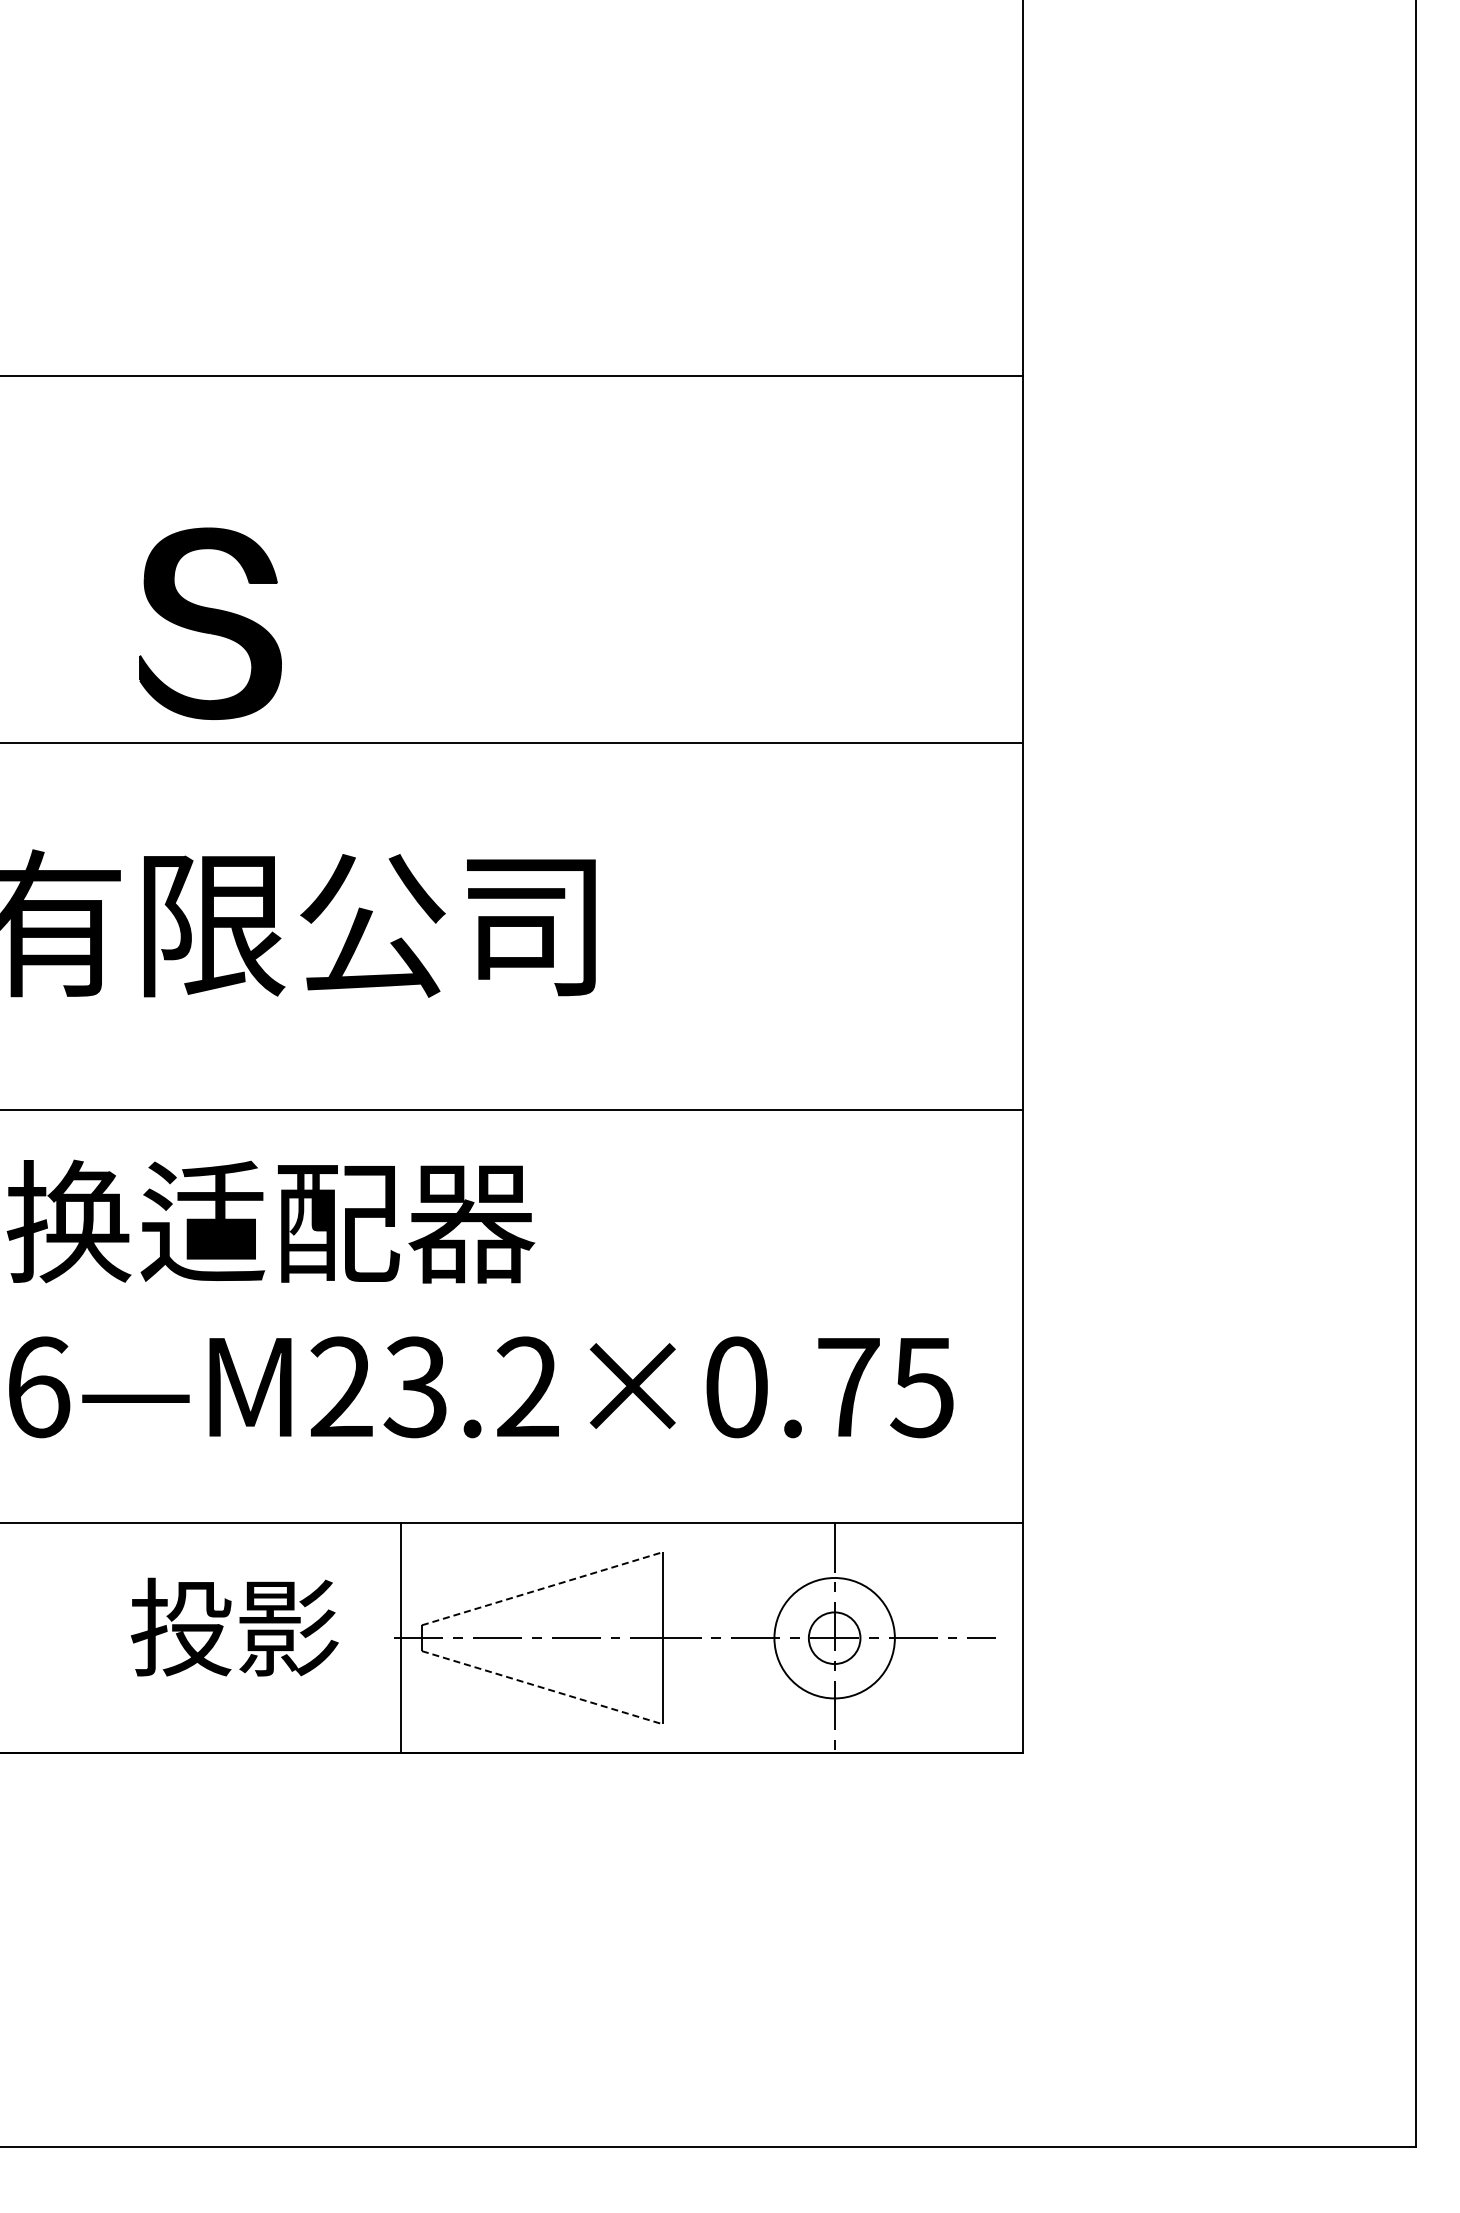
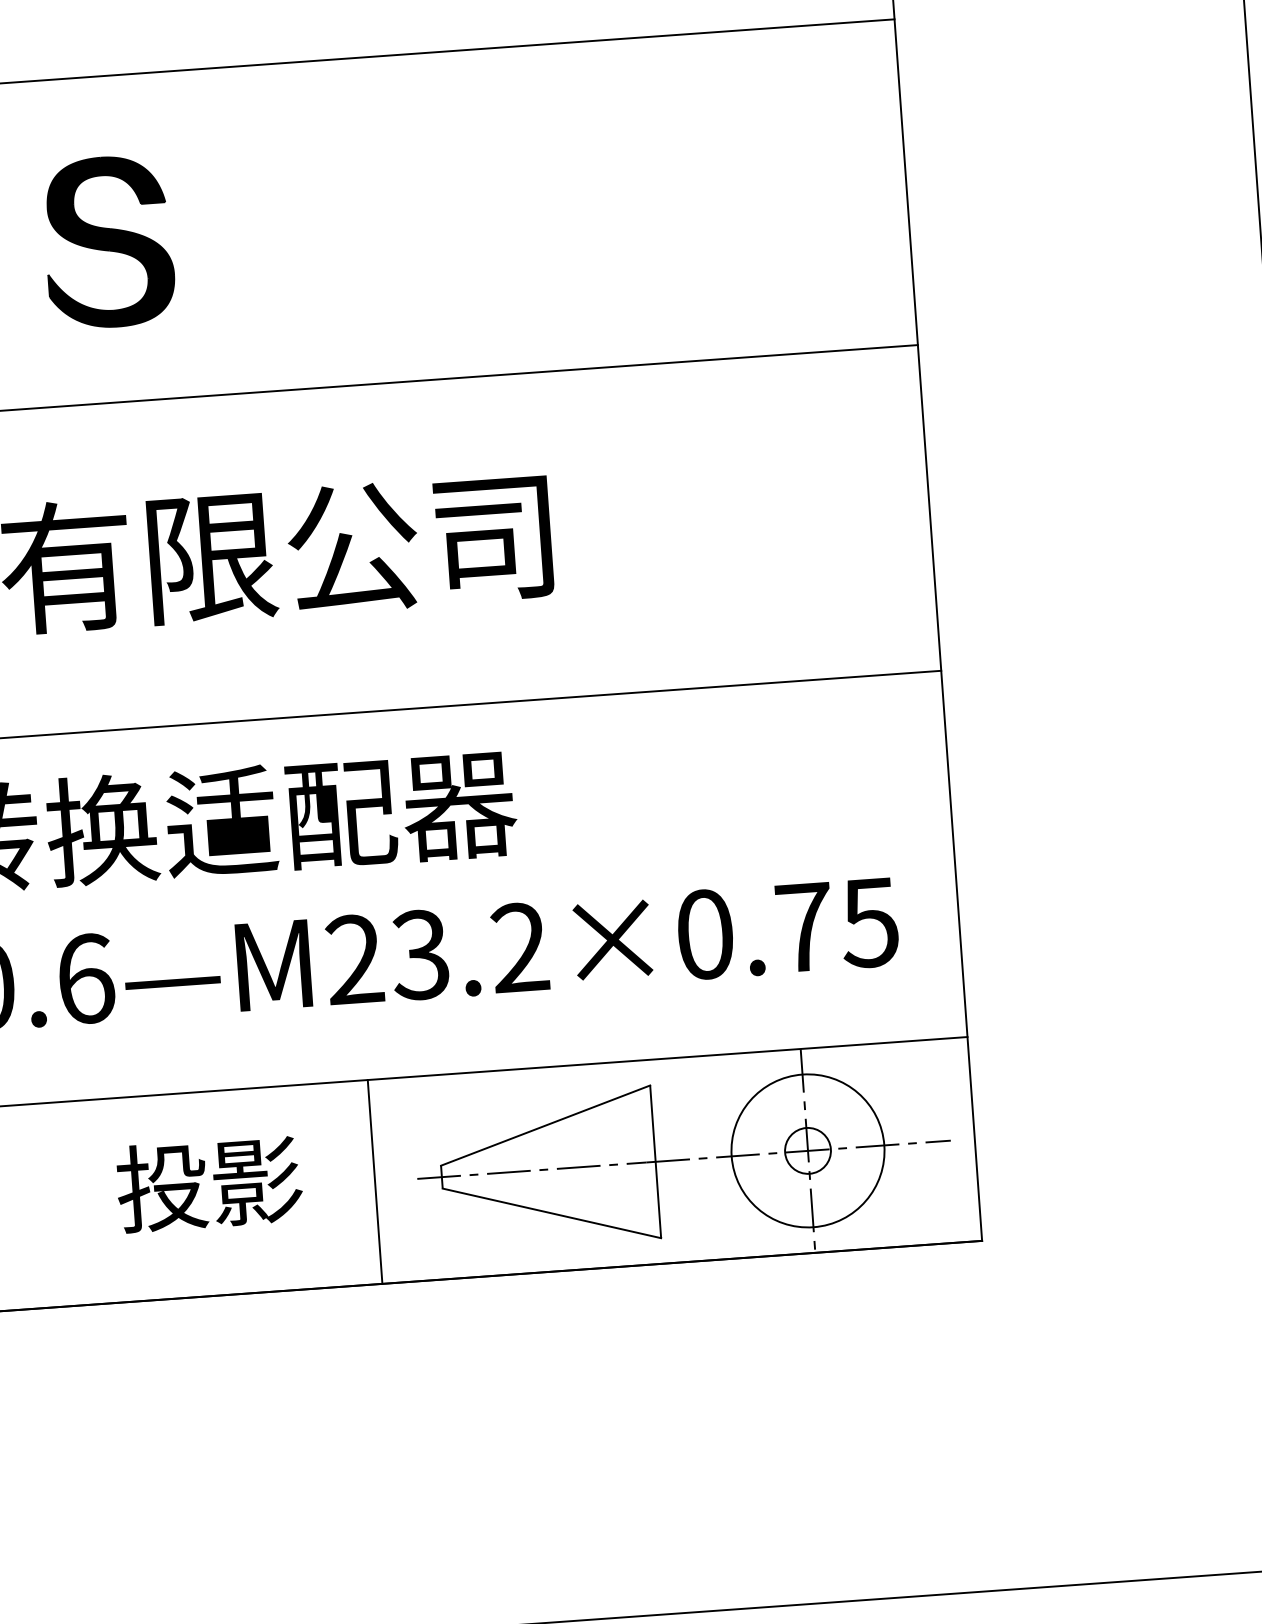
part: (210, 623) -> (108, 241), moved
line: (542, 1588) -> (545, 1125), dashed -> solid
text: (234, 1626) -> (209, 1183), moved
line: (400, 1638) -> (375, 1182), moved
circle: (834, 1638) -> (807, 1151), size x1.43
line: (542, 1687) -> (551, 1213), dashed -> solid

